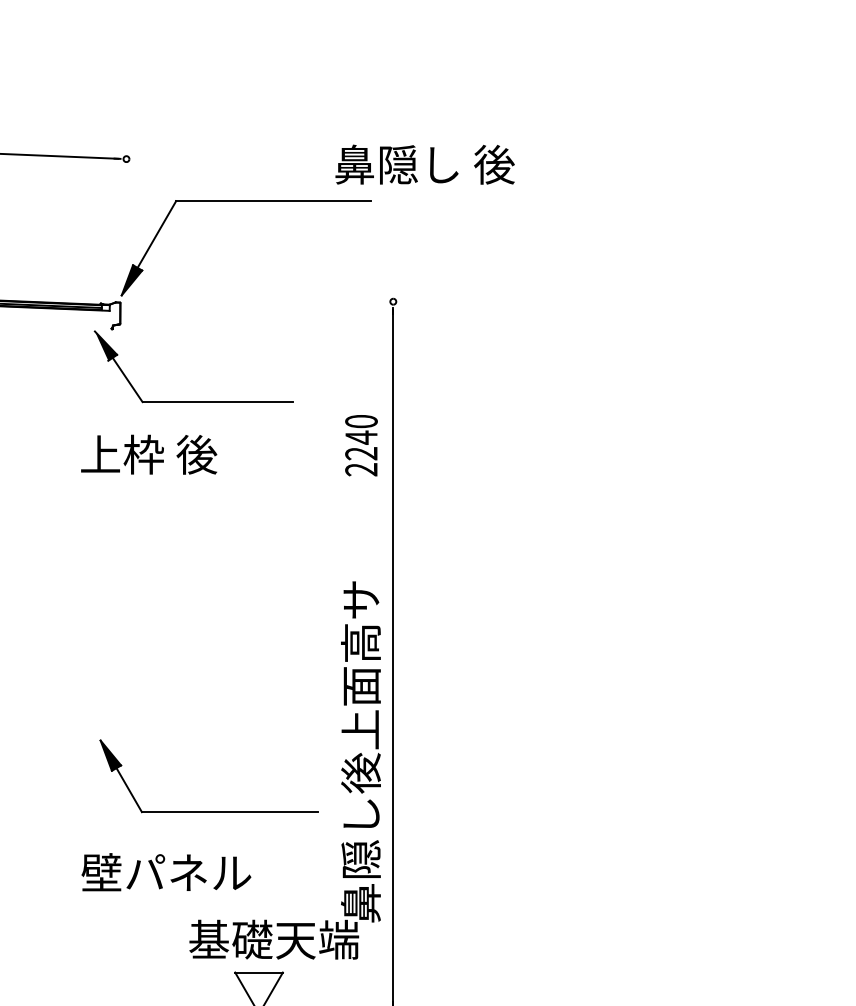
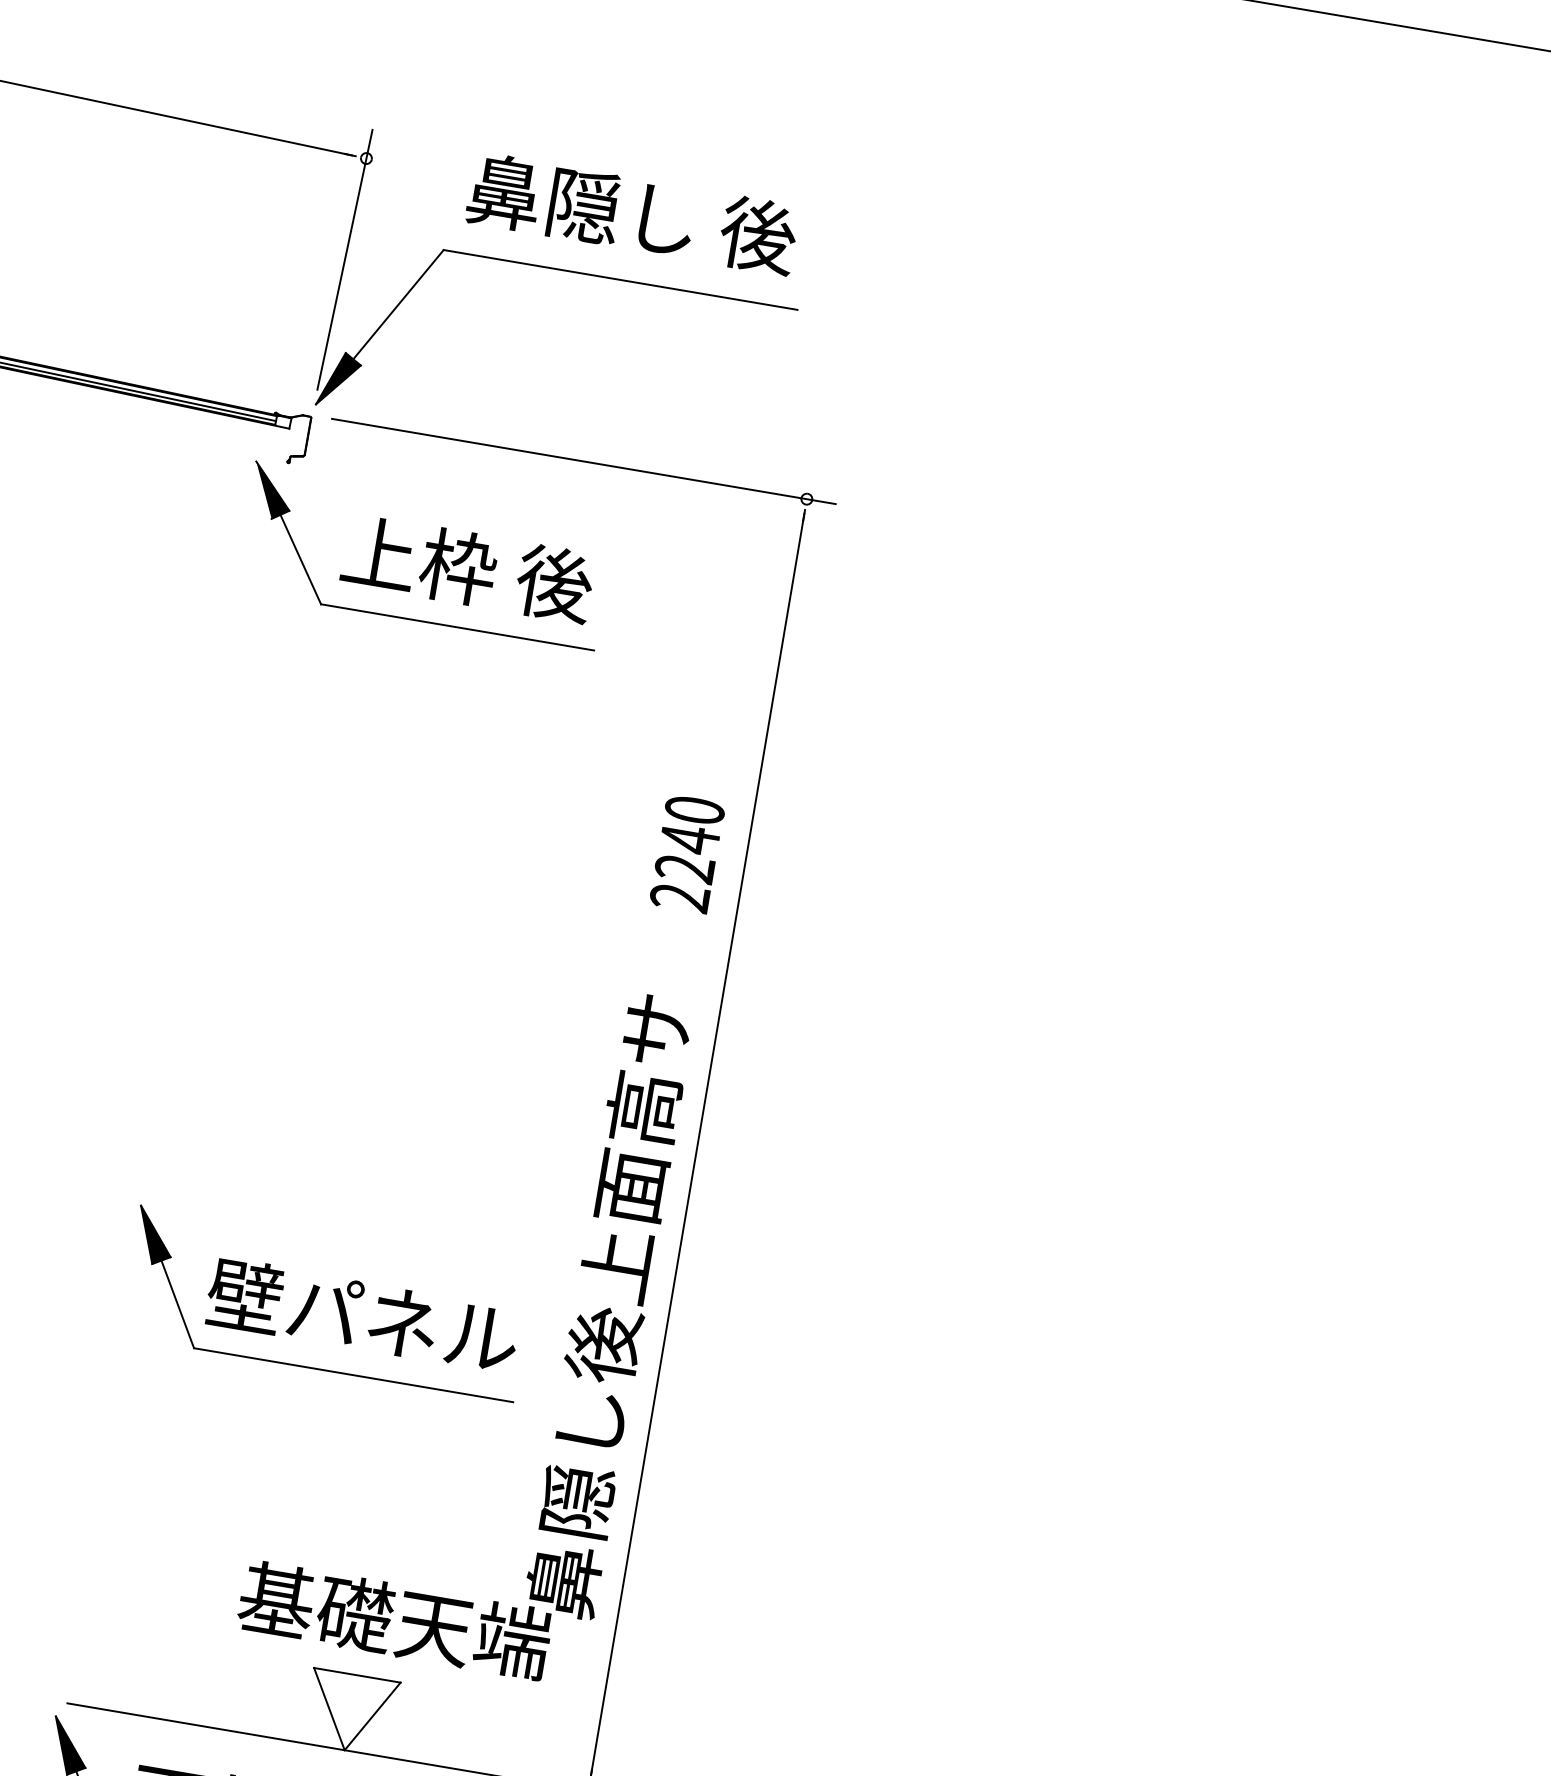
text: (424, 164) -> (631, 213), moved
line: (124, 215) -> (345, 260), added
line: (270, 301) -> (584, 461), added
text: (361, 445) -> (687, 853), moved
text: (149, 454) -> (468, 568), moved
text: (166, 872) -> (362, 1315), moved

